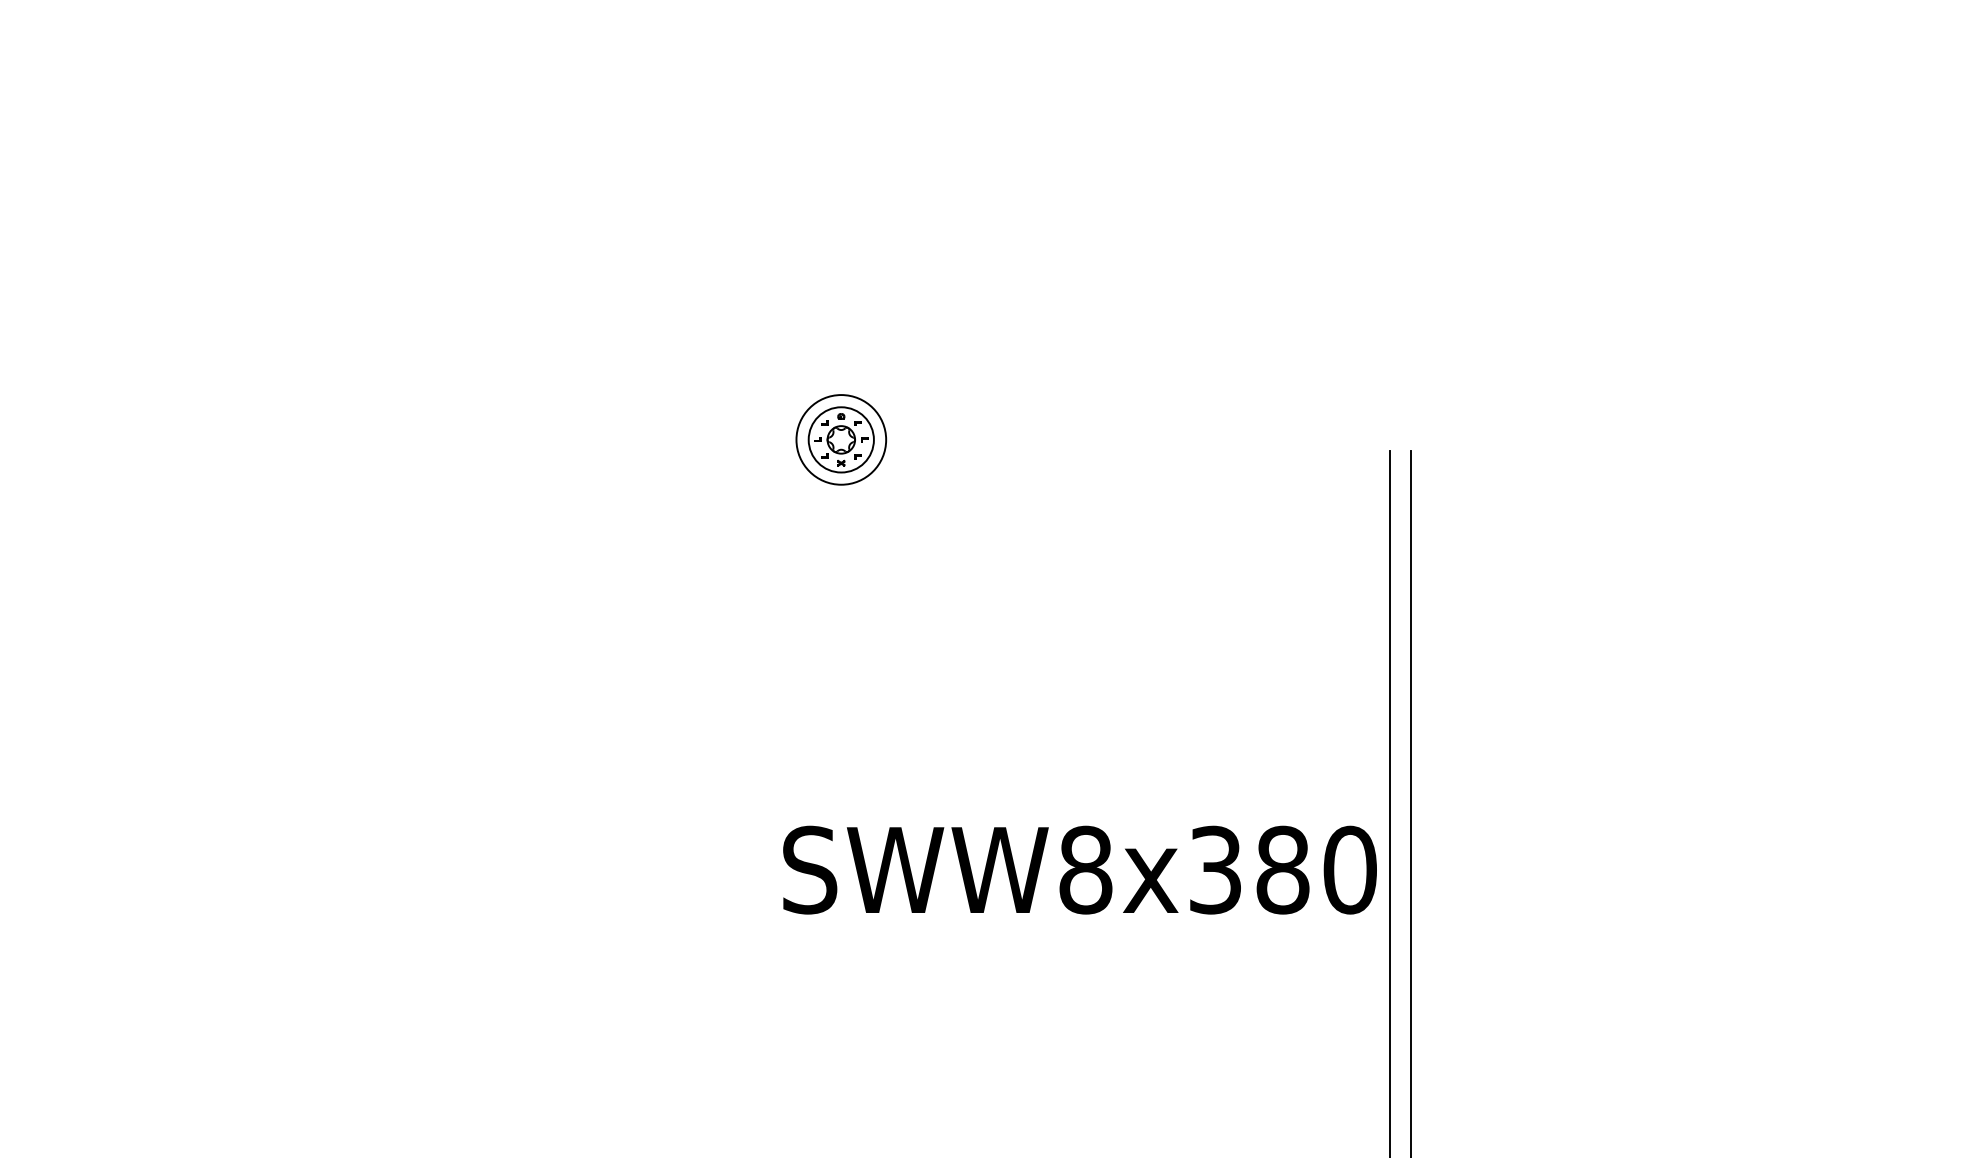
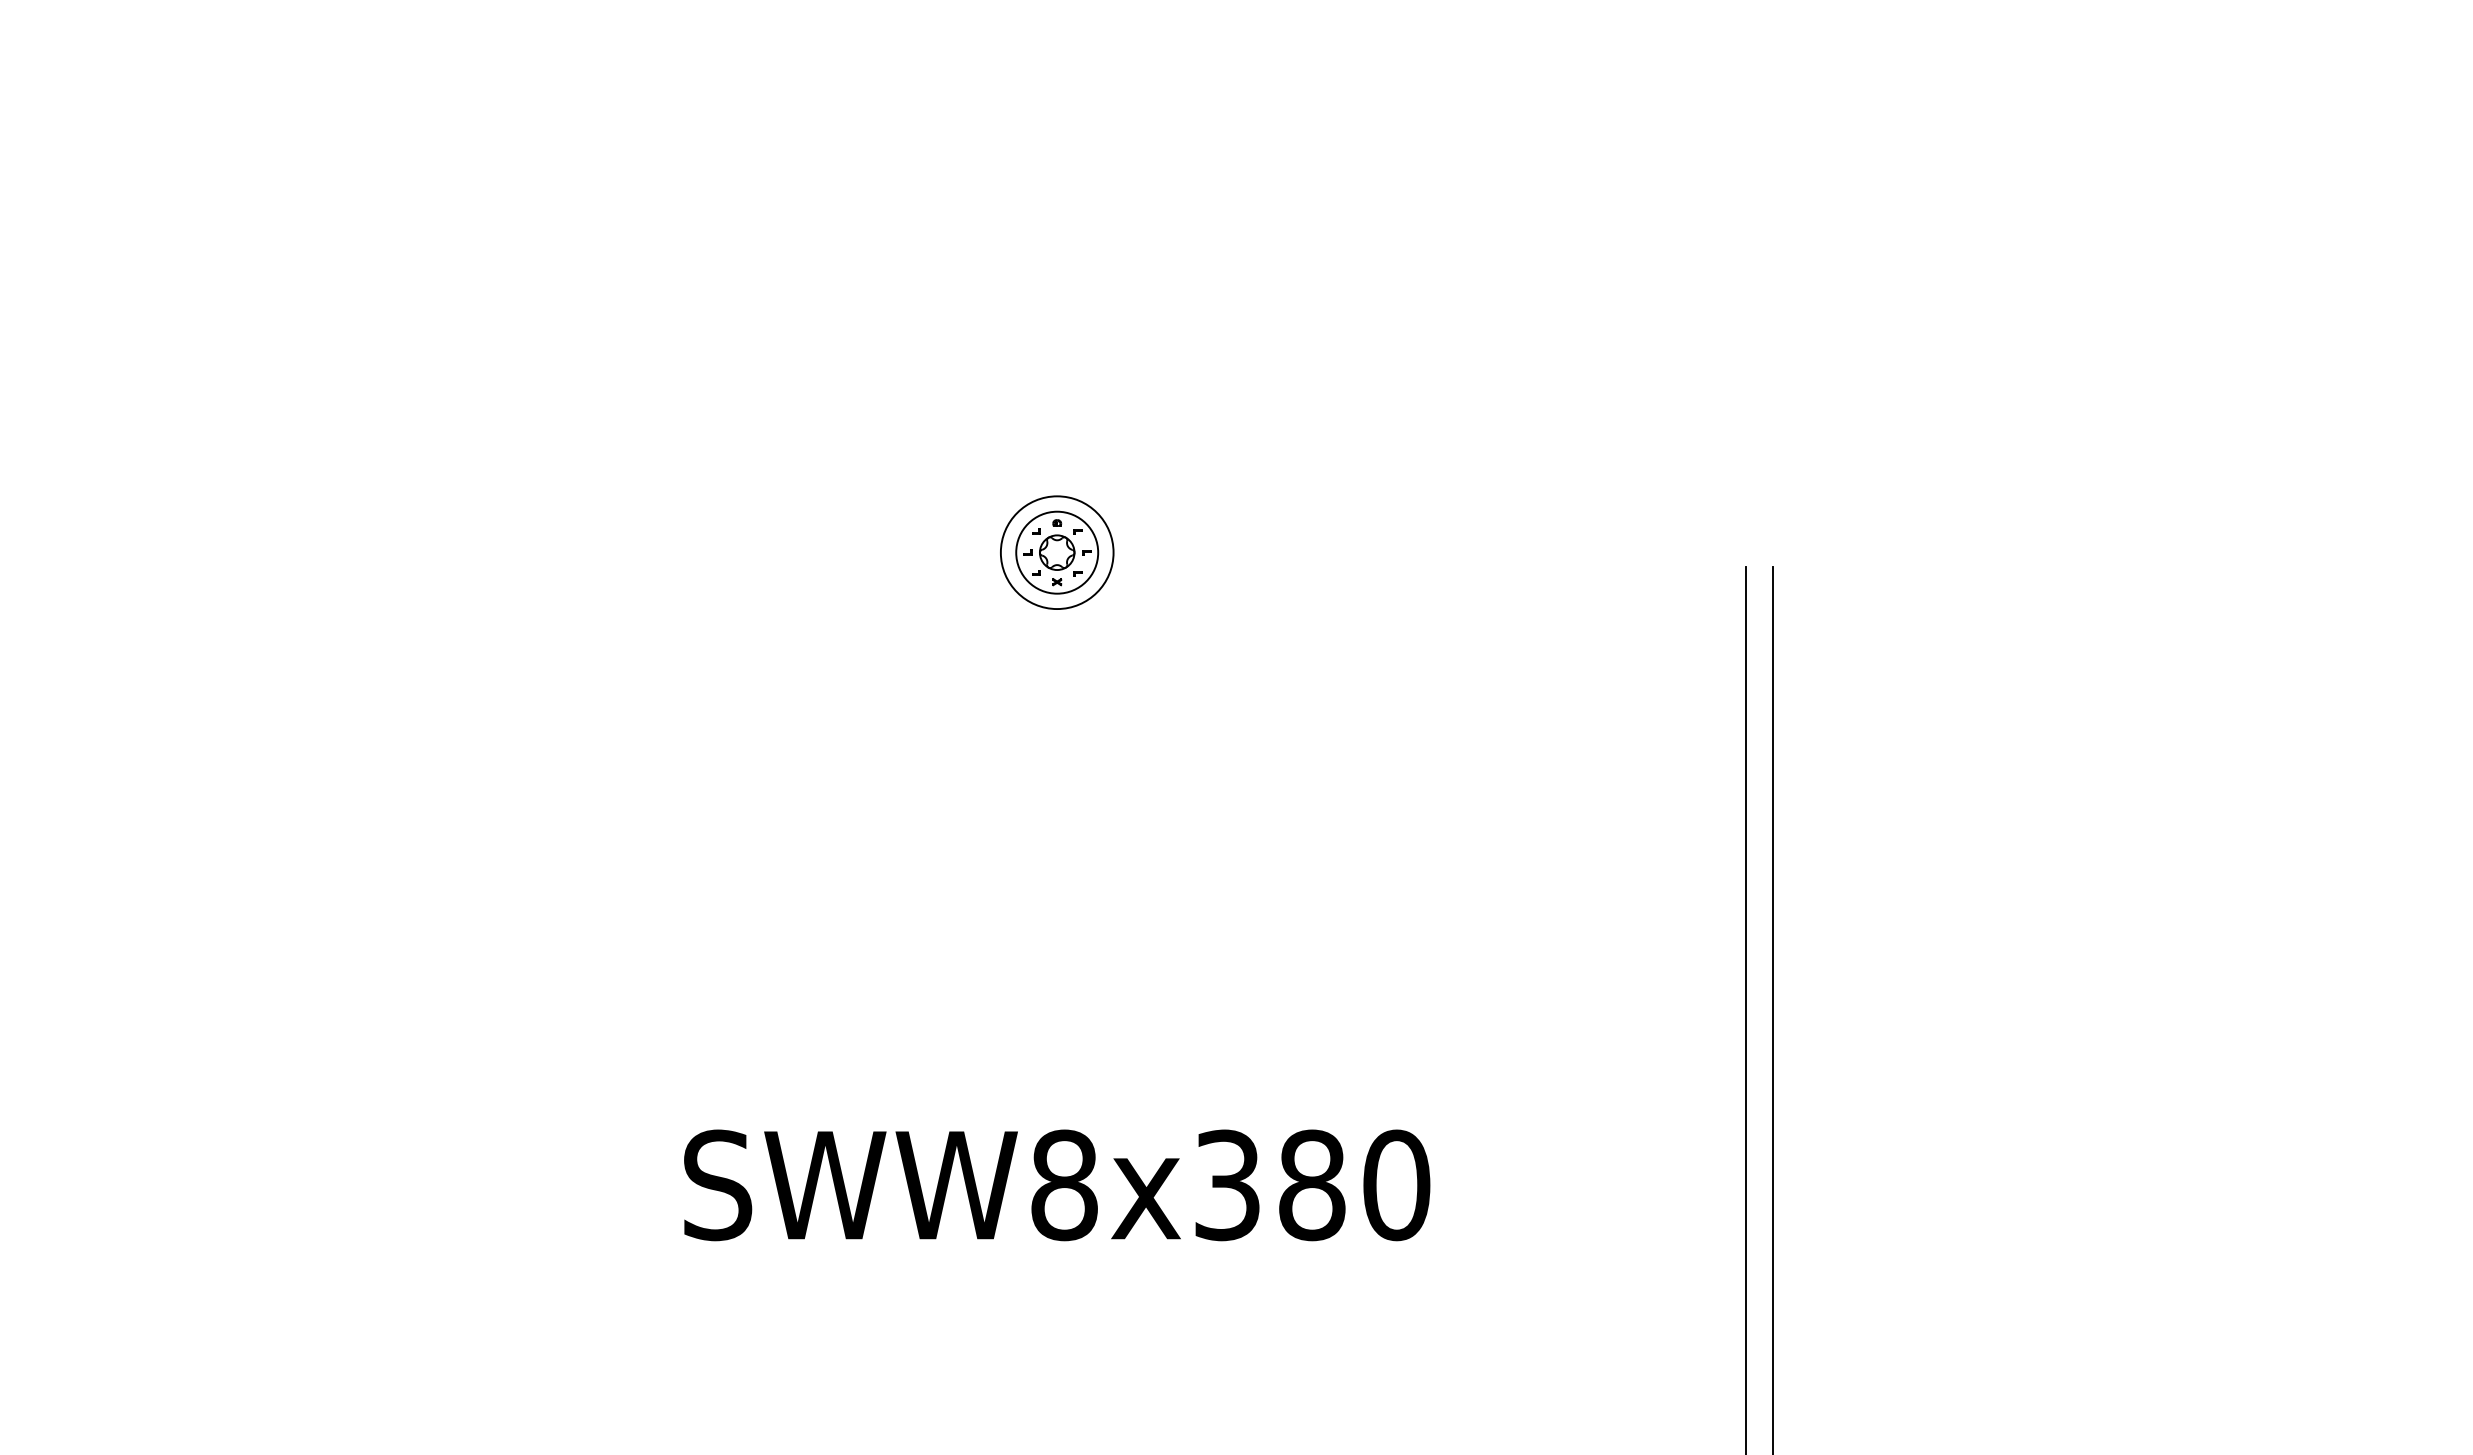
text: (1080, 870) -> (1057, 1185), moved

